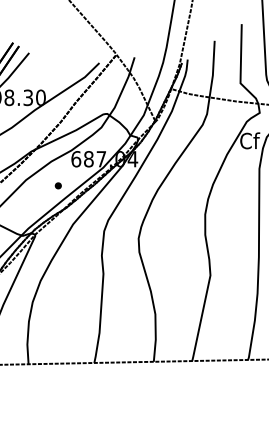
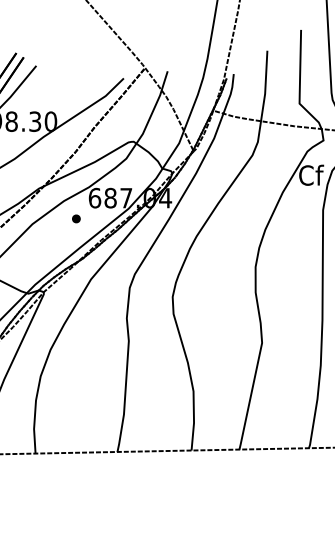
part: (57, 185) -> (75, 218), moved

